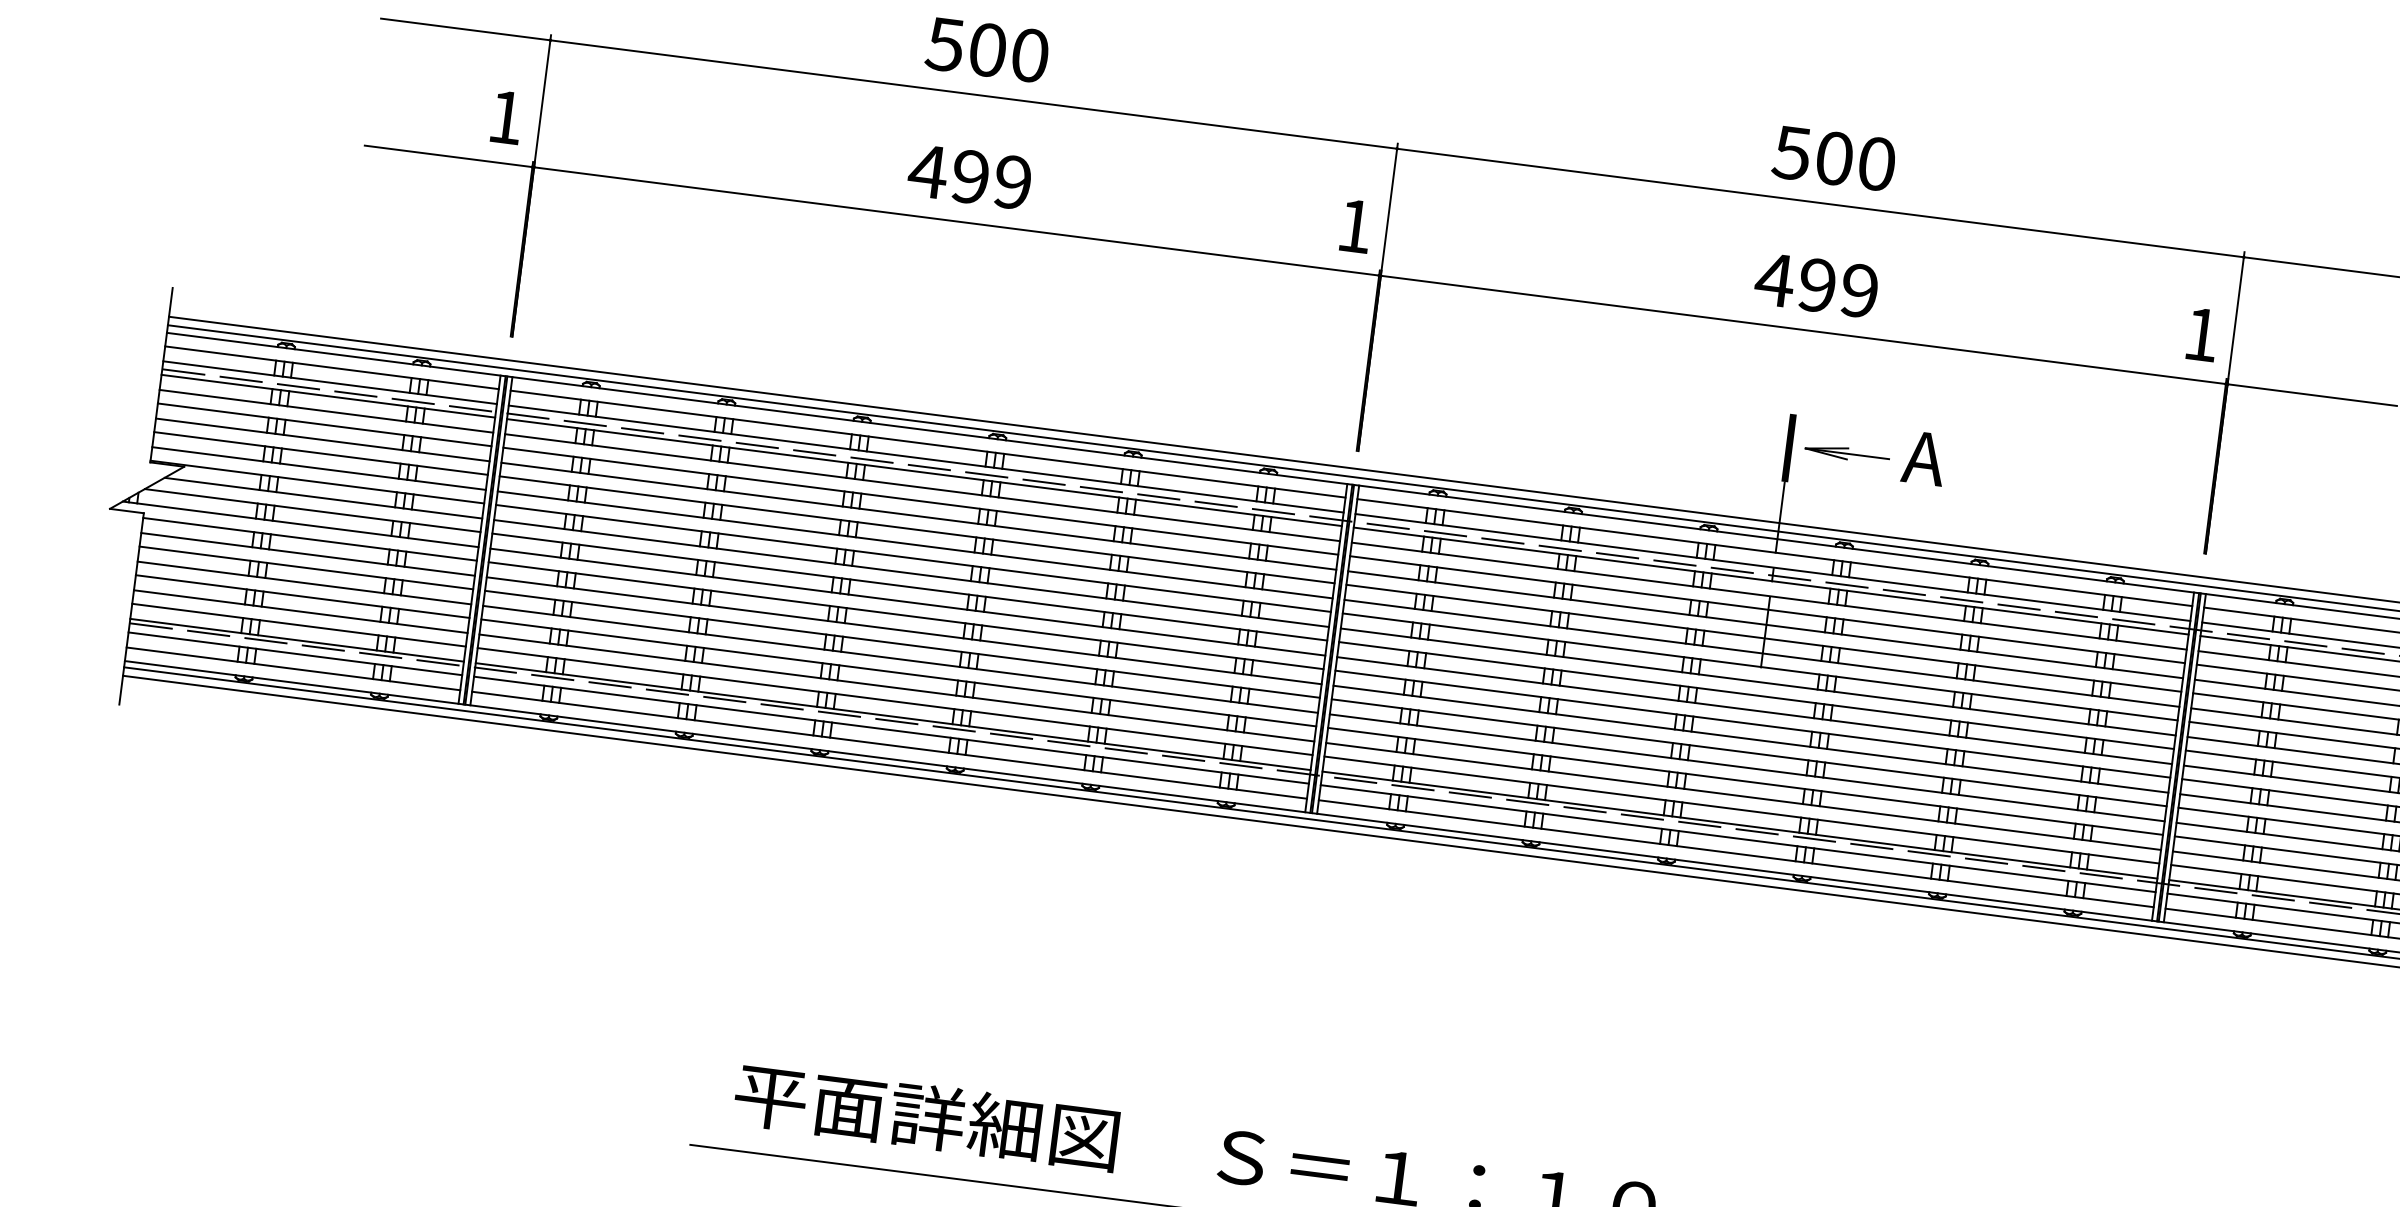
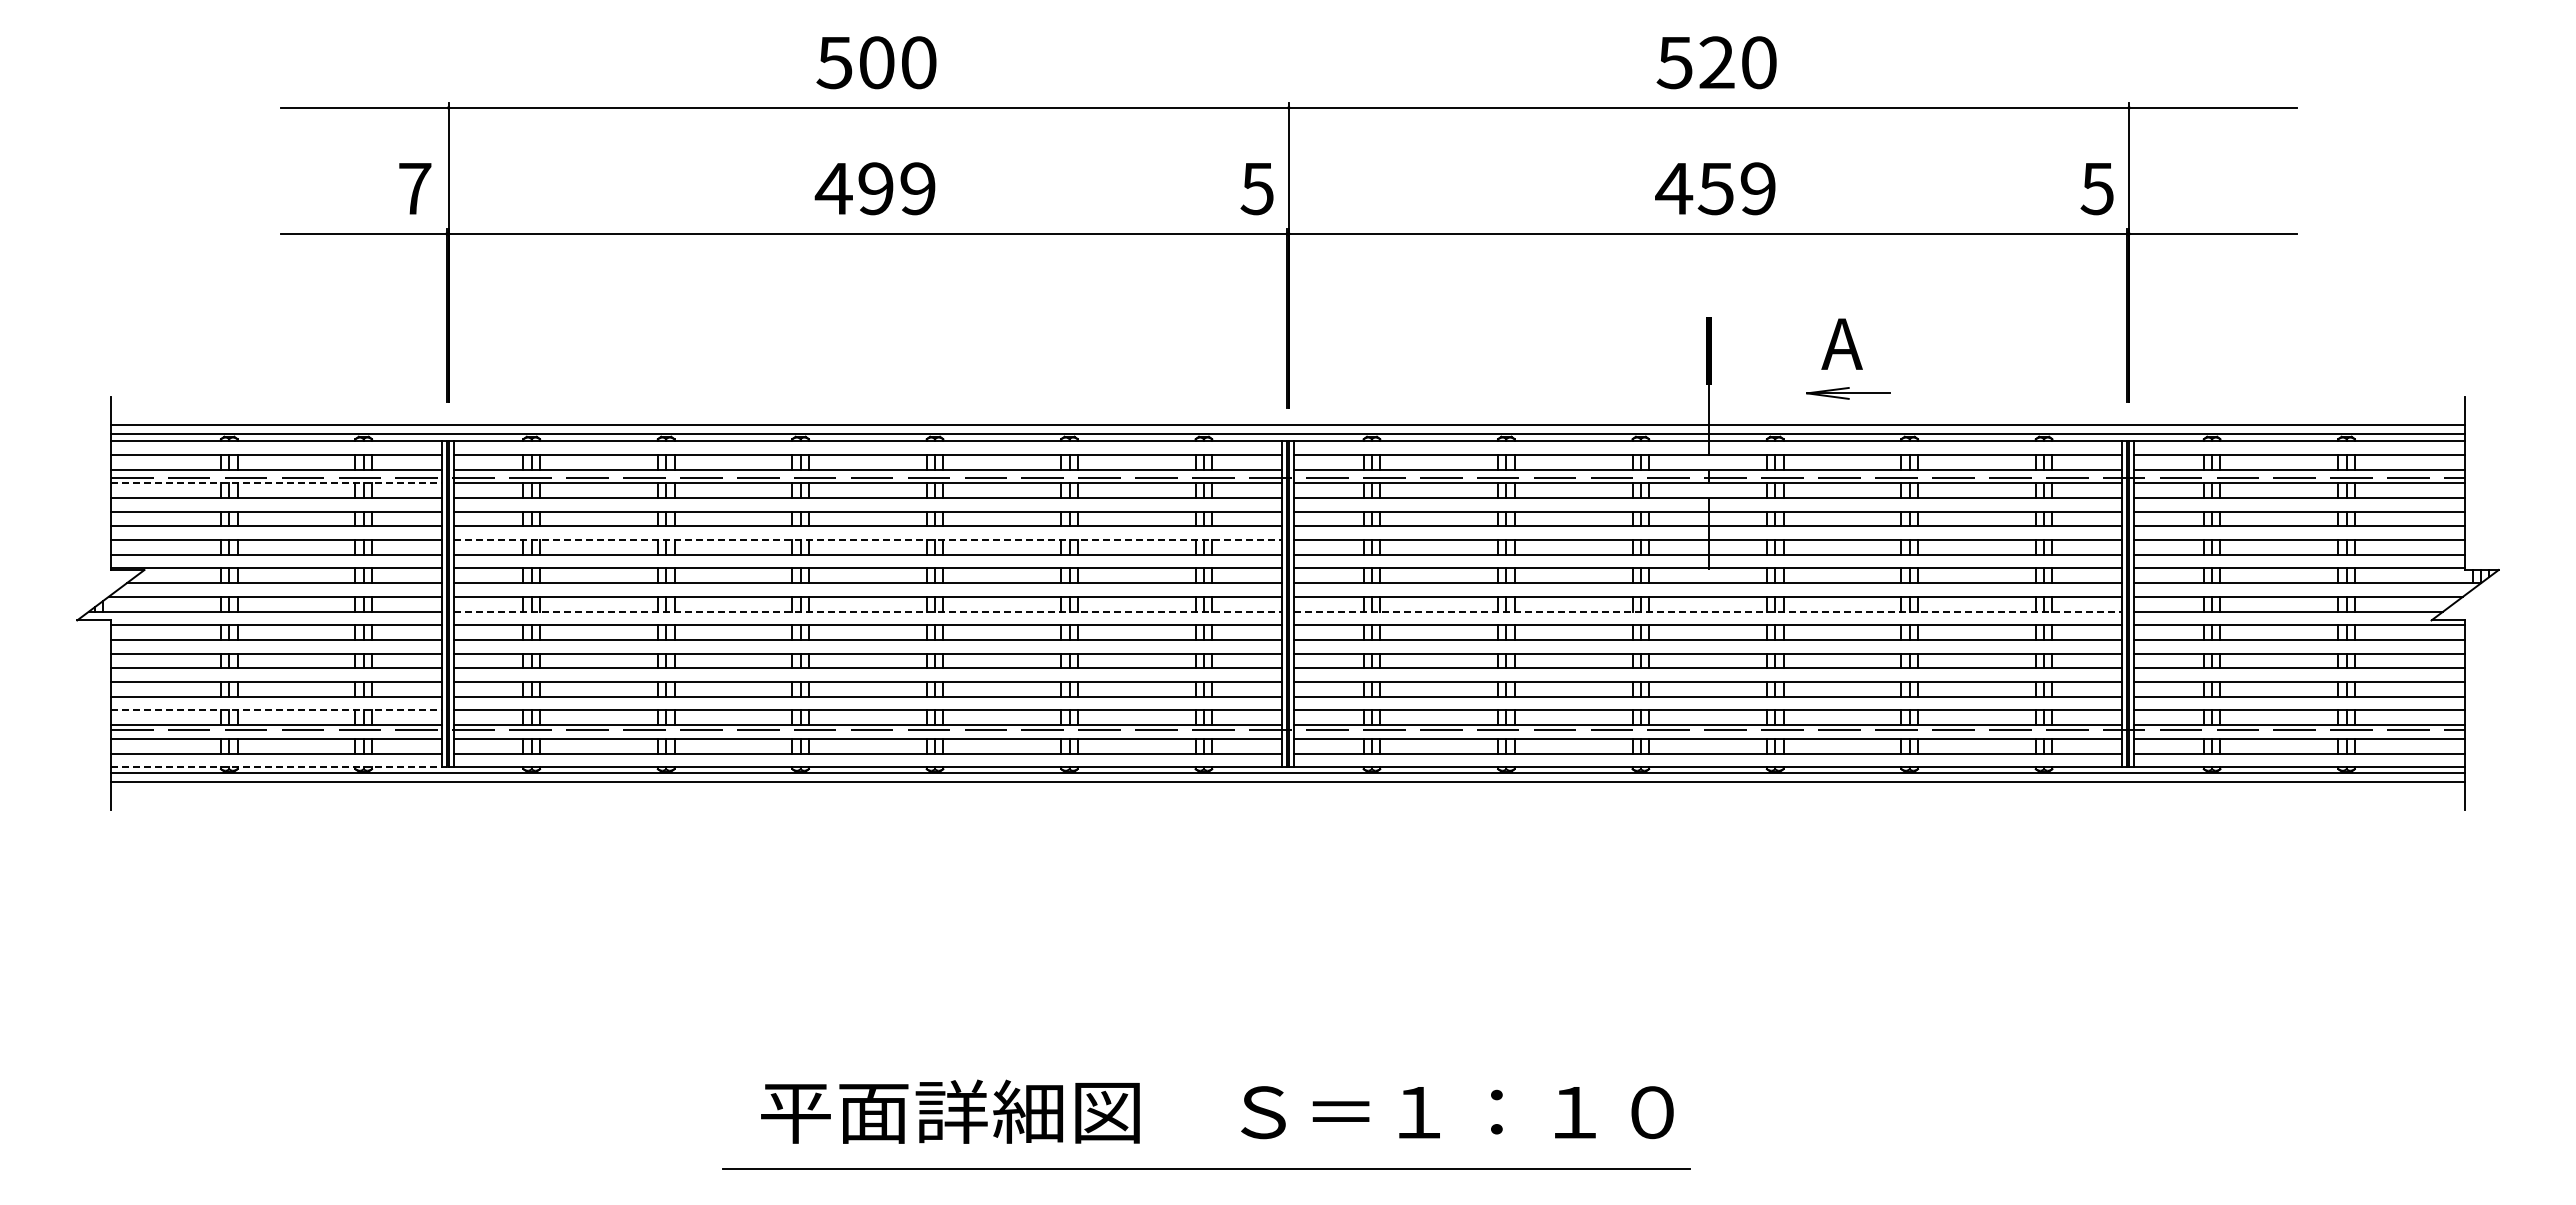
text: (506, 117) -> (415, 188), 1 -> 7
text: (1833, 158) -> (1716, 62), 500 -> 520
text: (1353, 226) -> (1256, 189), 1 -> 5
text: (1816, 285) -> (1715, 188), 499 -> 459
text: (2200, 335) -> (2096, 189), 1 -> 5
line: (328, 396) -> (276, 483), solid -> dashed
part: (1847, 453) -> (1848, 393), moved
line: (917, 529) -> (868, 539), solid -> dashed
line: (908, 602) -> (868, 611), solid -> dashed
line: (299, 625) -> (276, 710), solid -> dashed
line: (294, 683) -> (279, 767), solid -> dashed
line: (1755, 710) -> (1708, 611), solid -> dashed

